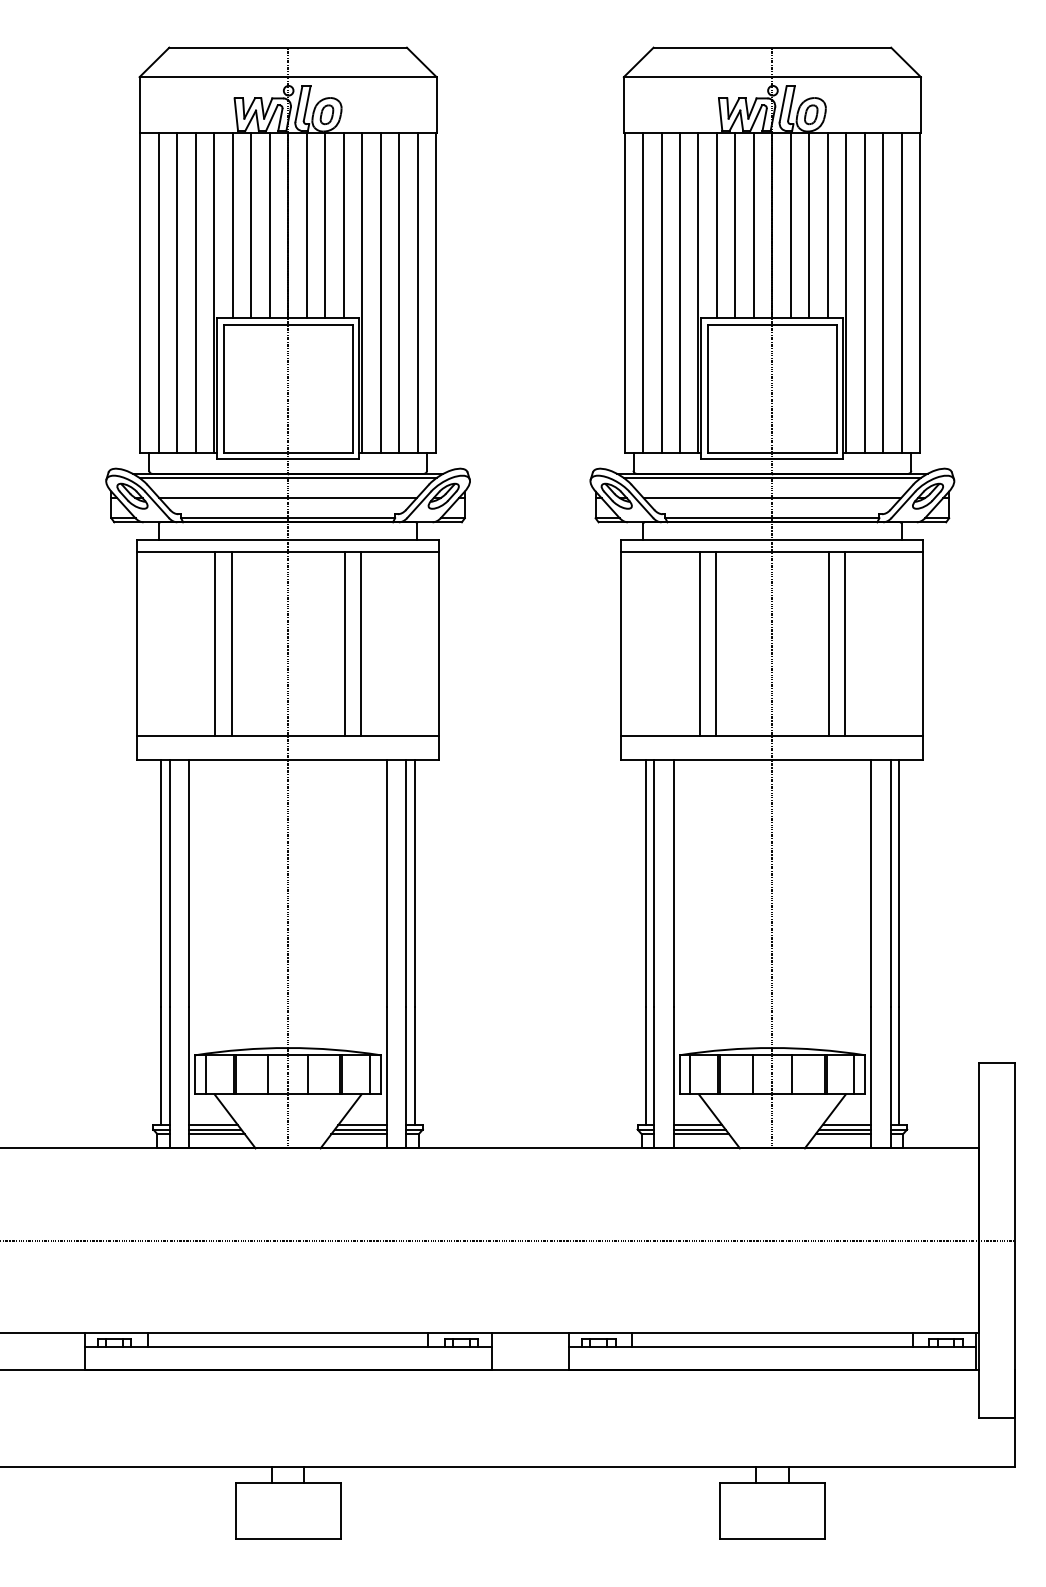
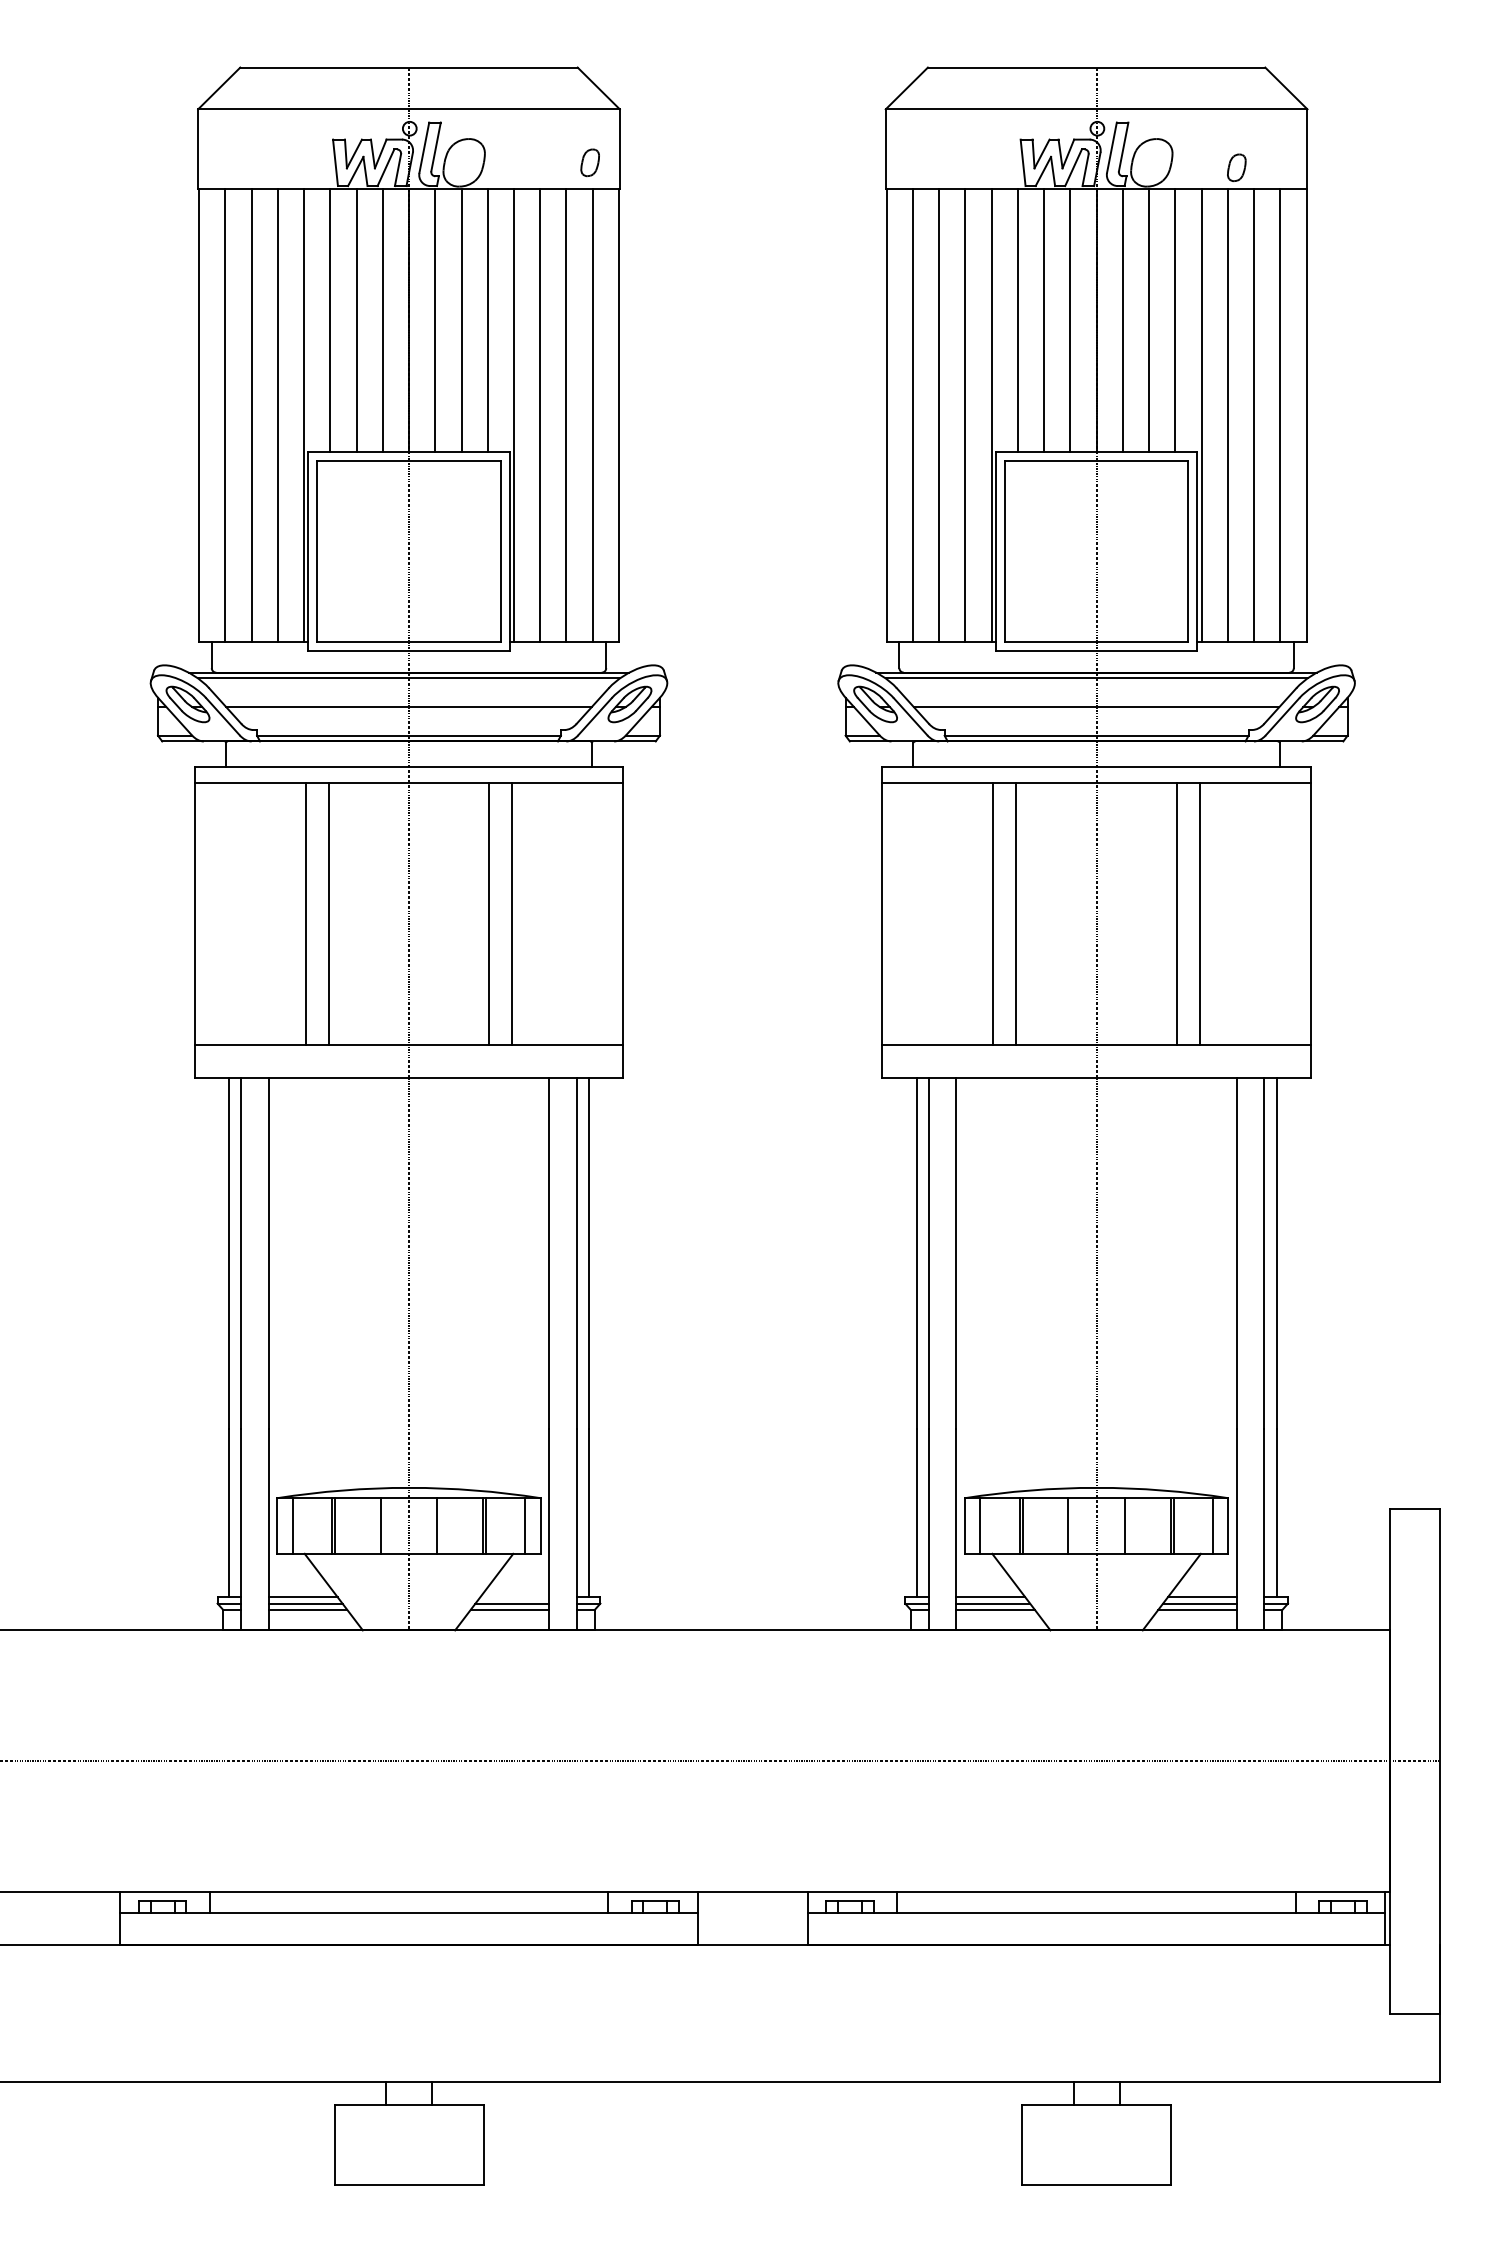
part: (326, 114) -> (589, 162), moved
part: (811, 114) -> (1236, 167), moved
line: (362, 1125) -> (514, 1597), removed

